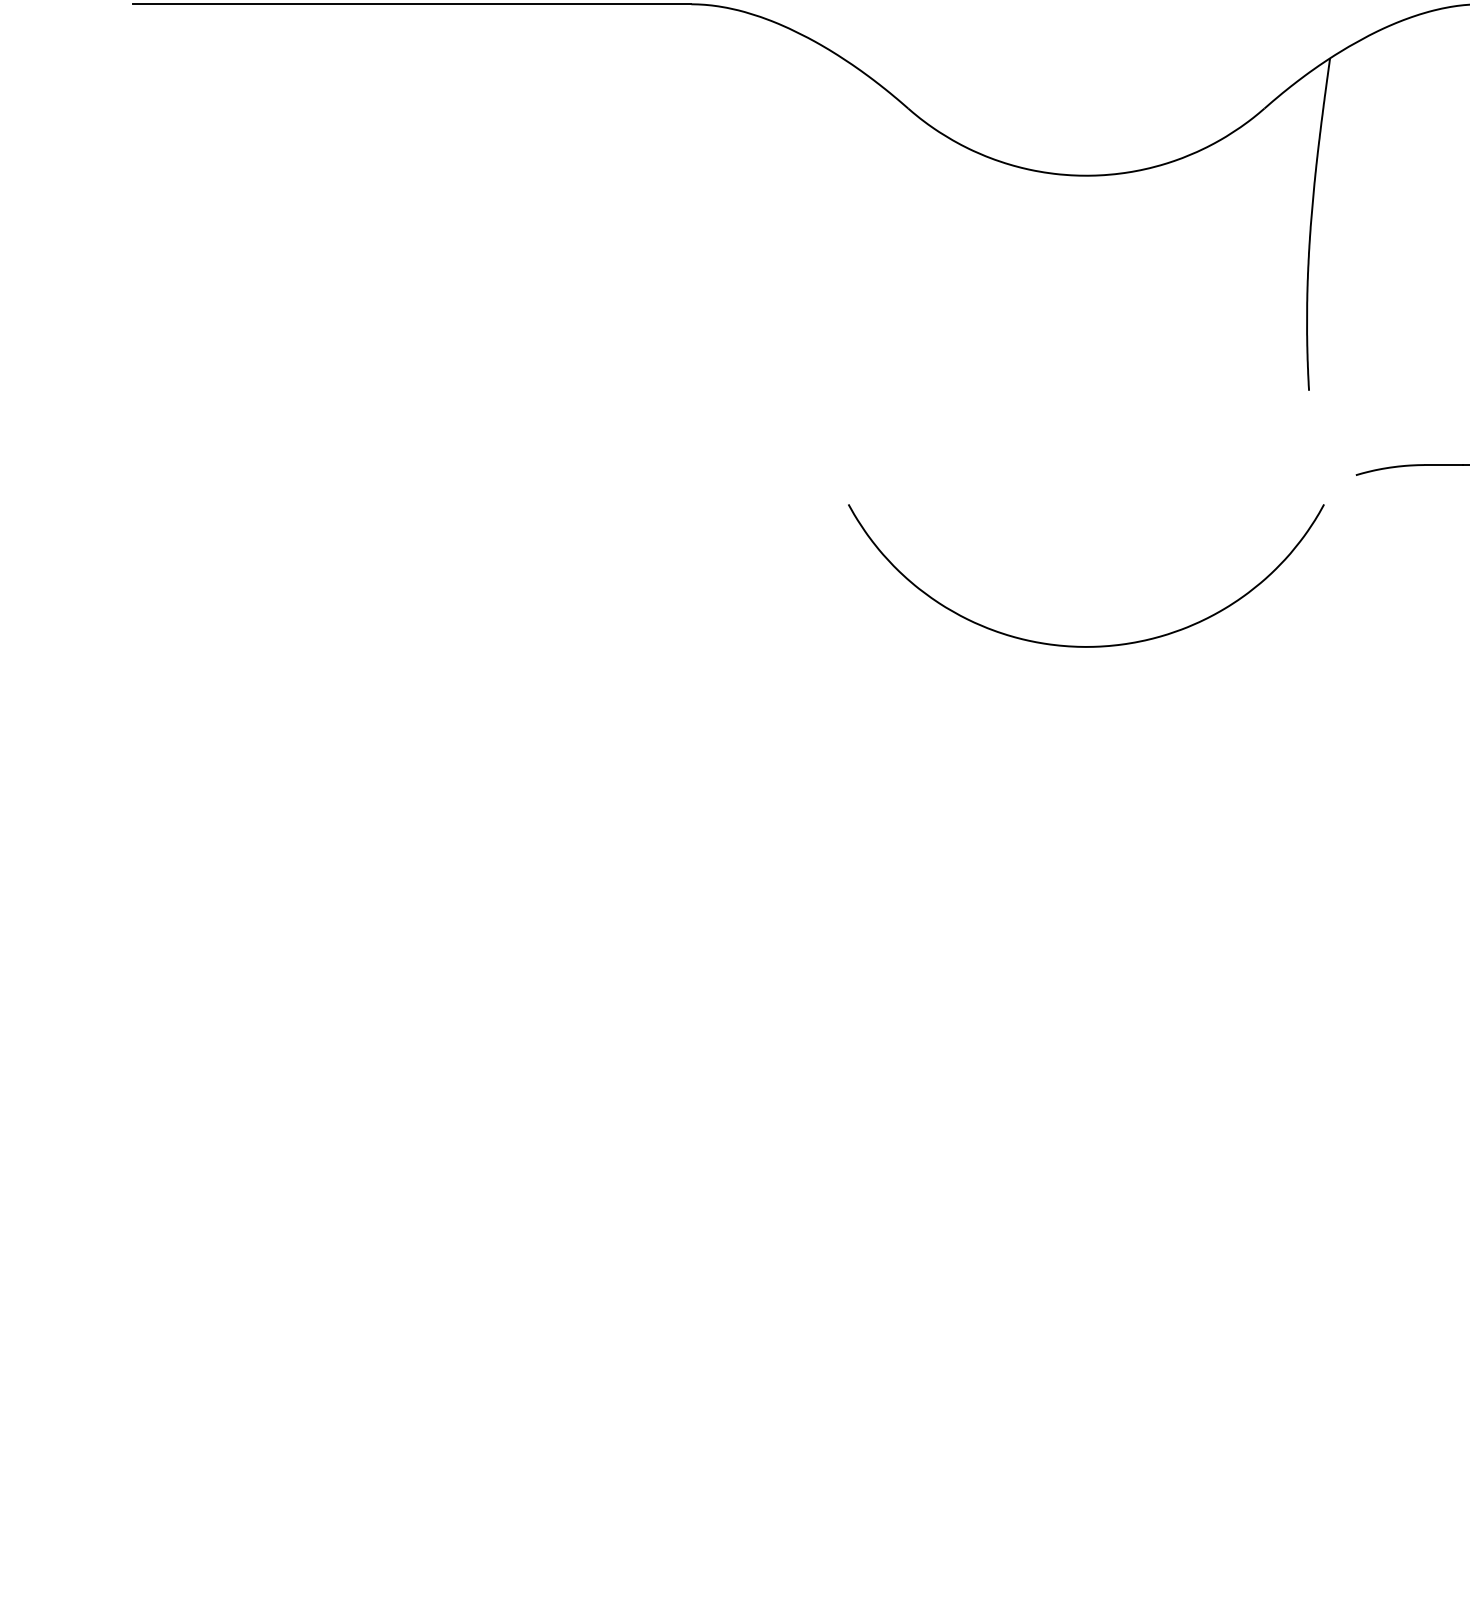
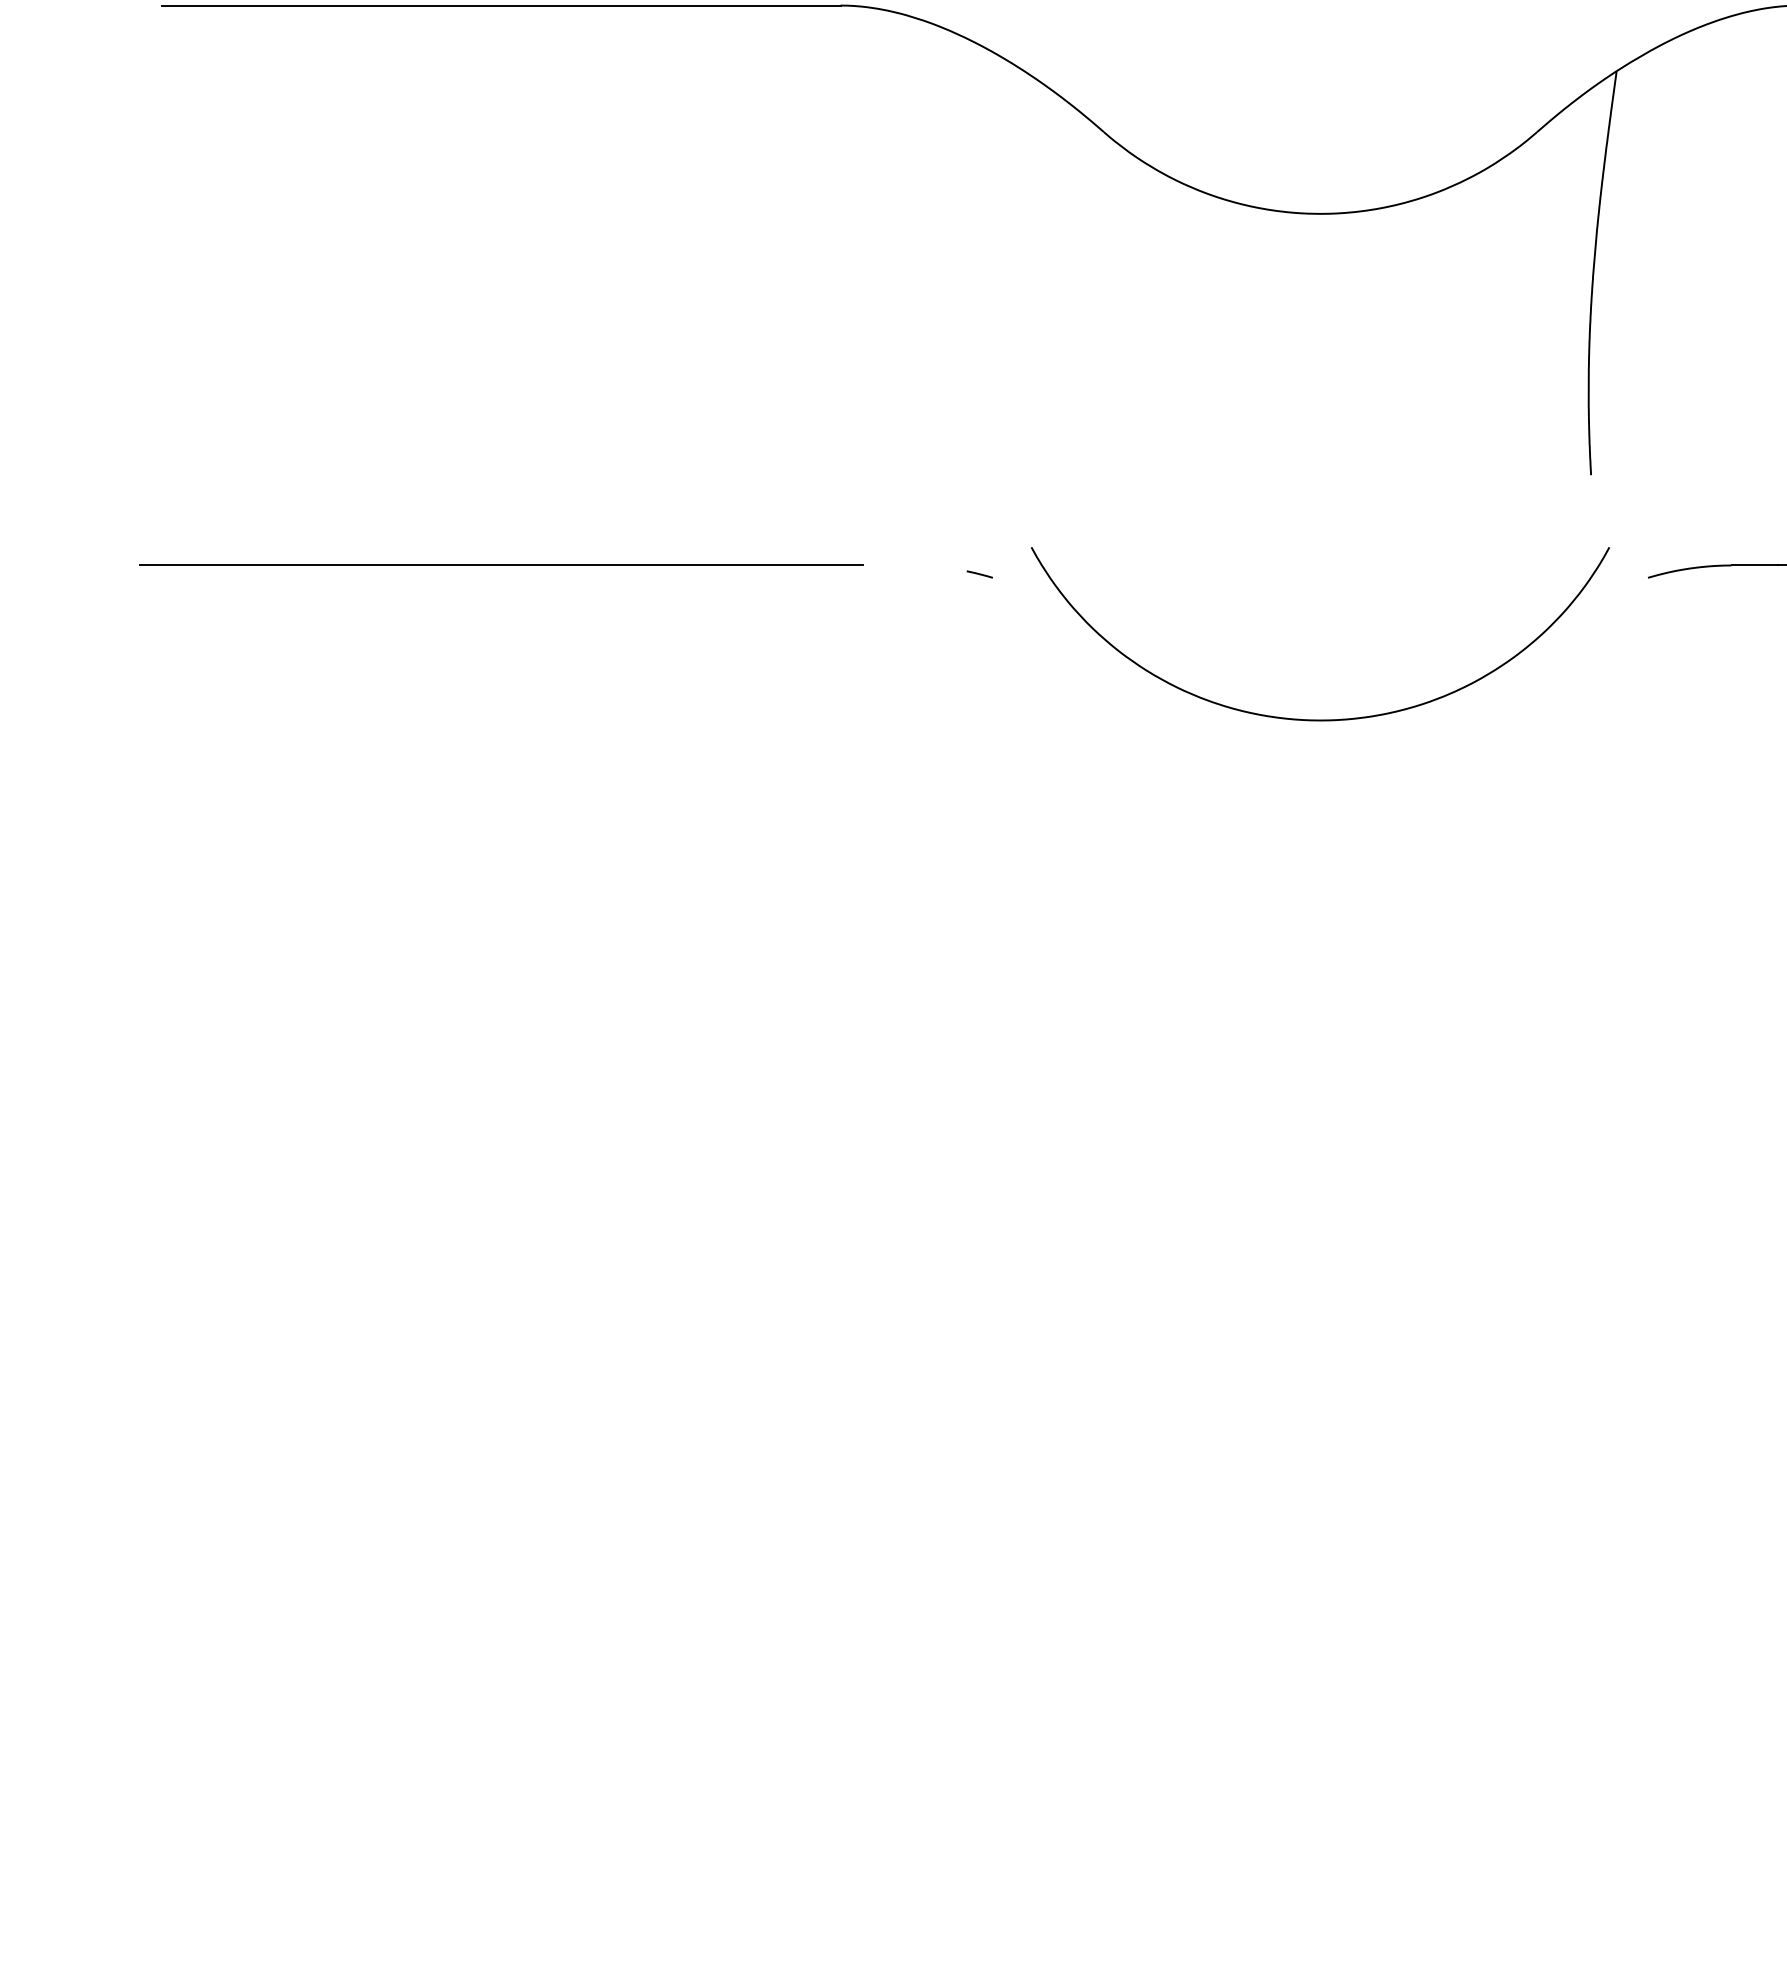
line: (411, 465) -> (500, 565), added
line: (805, 472) -> (979, 574), added
curve: (1086, 646) -> (1320, 719), moved

